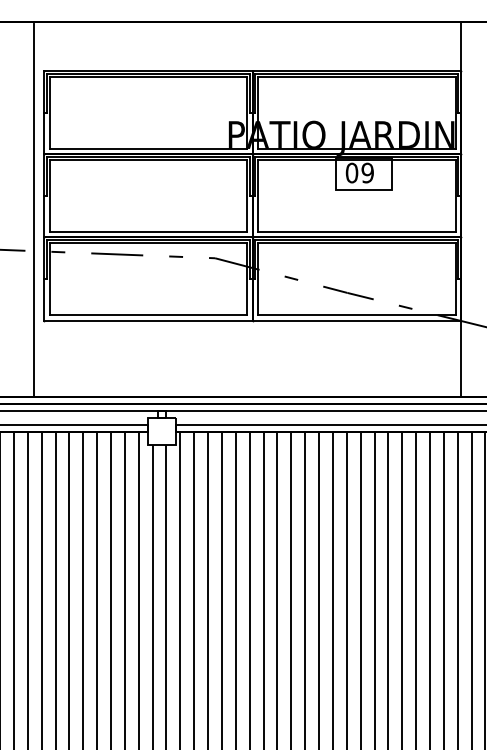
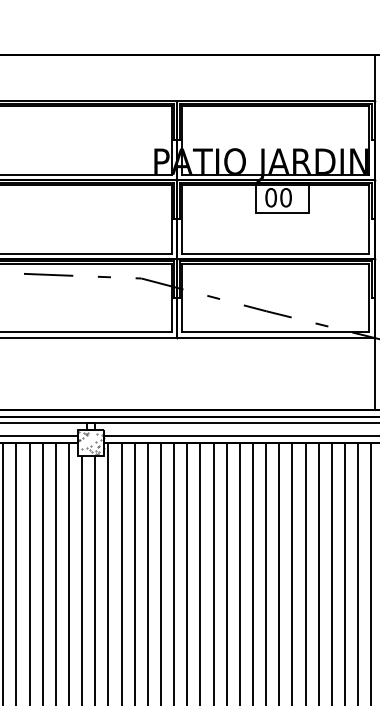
text: (367, 173) -> (285, 198), 09 -> 00
hatch: (161, 431) -> (90, 442), added

